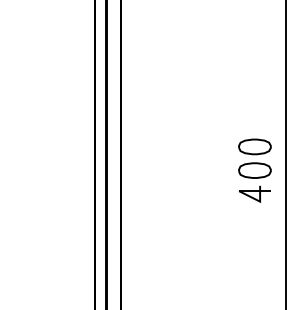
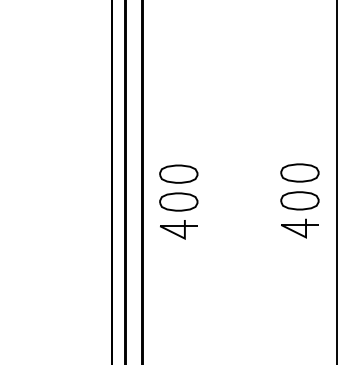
part: (151, 171) -> (178, 201), added

